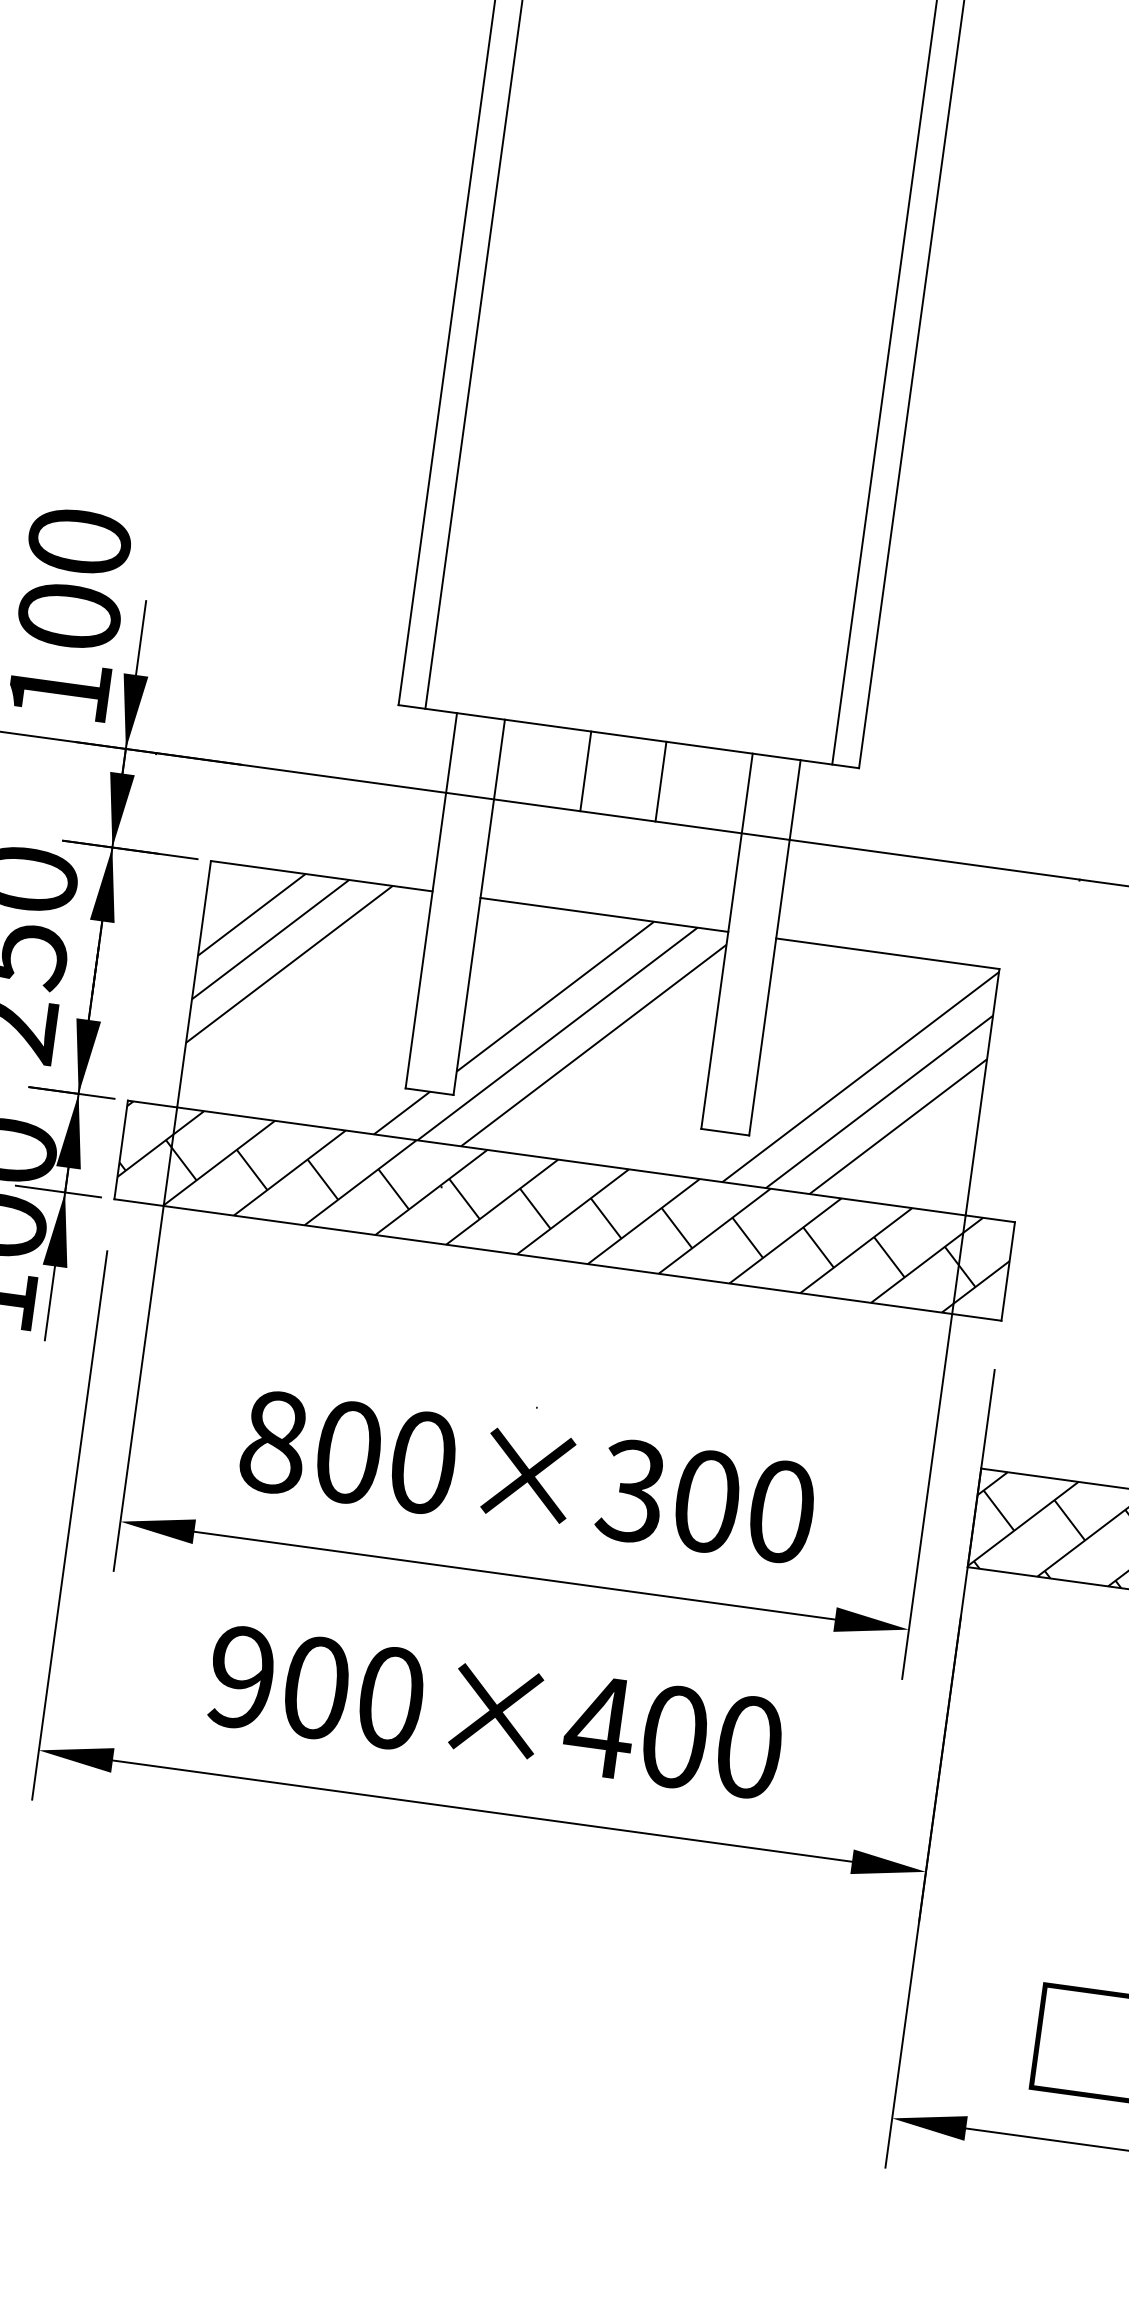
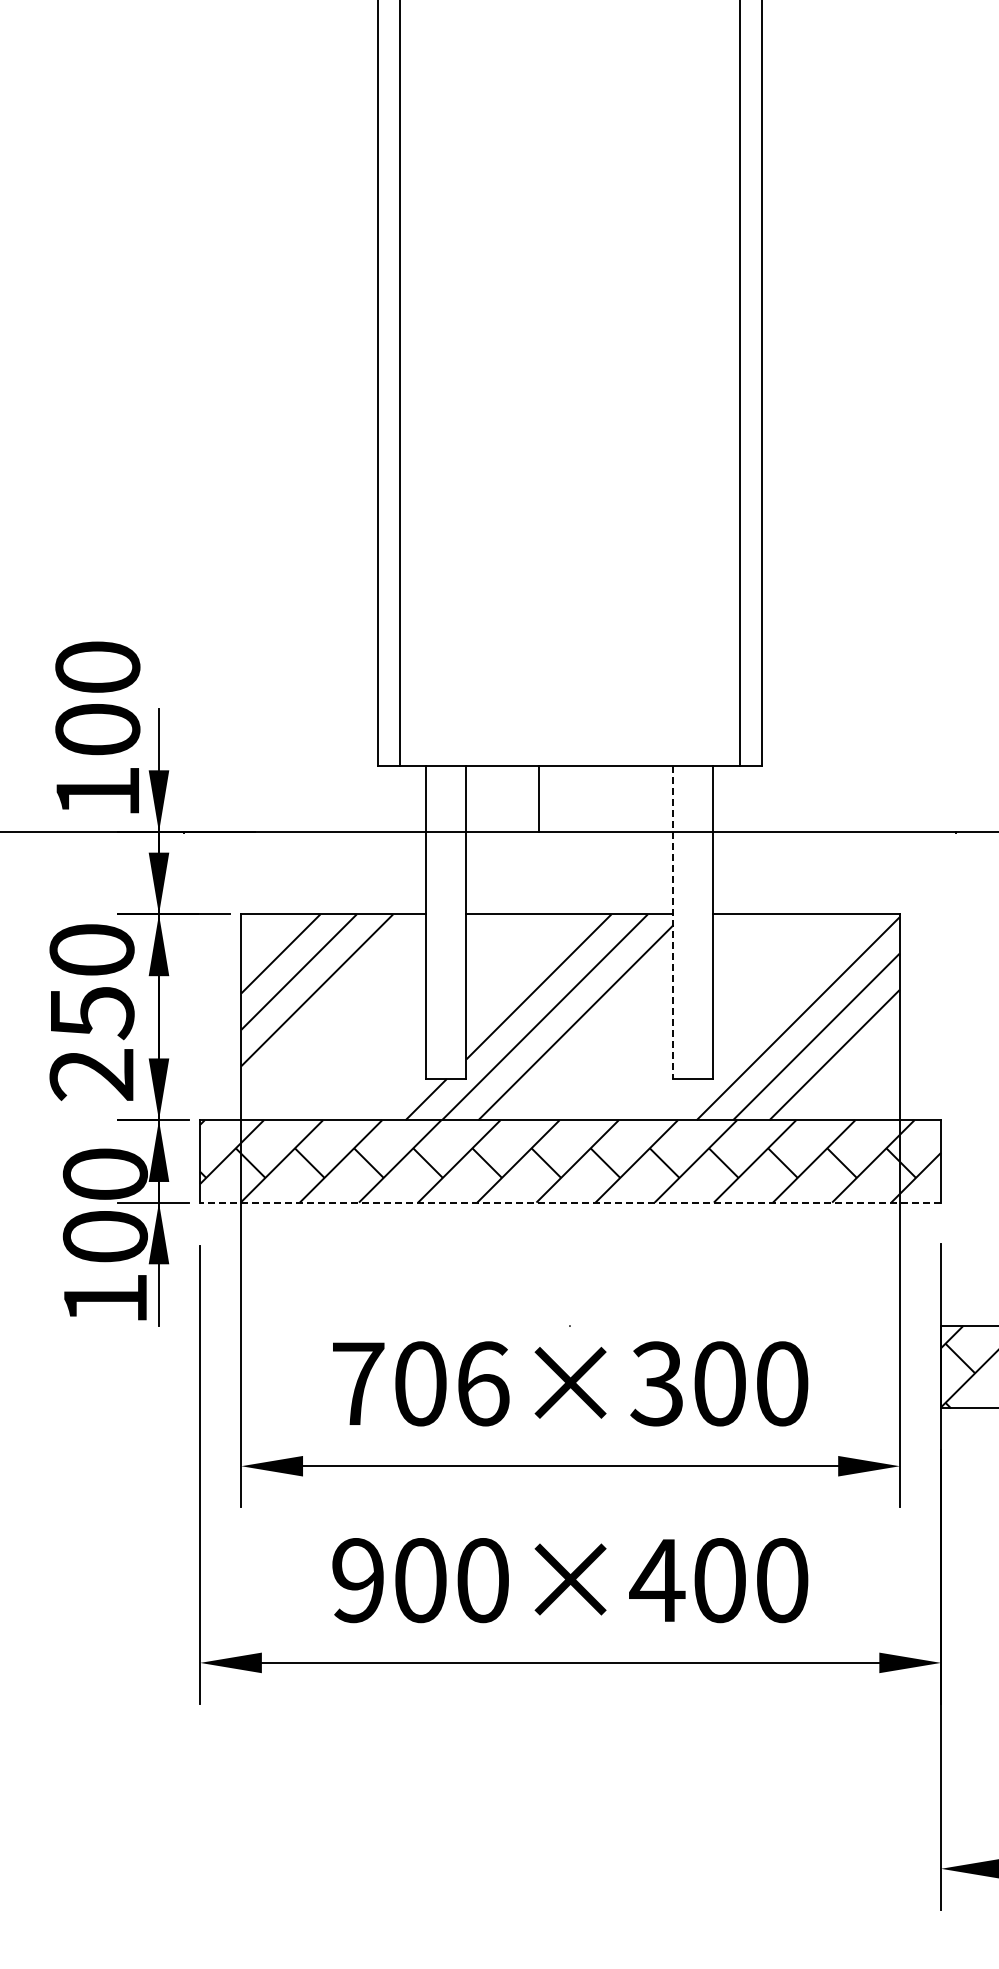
line: (661, 781) -> (601, 798), removed
line: (727, 941) -> (673, 922), solid -> dashed
line: (557, 1259) -> (570, 1202), solid -> dashed
text: (348, 1451) -> (420, 1383), 800×300 -> 706×300

